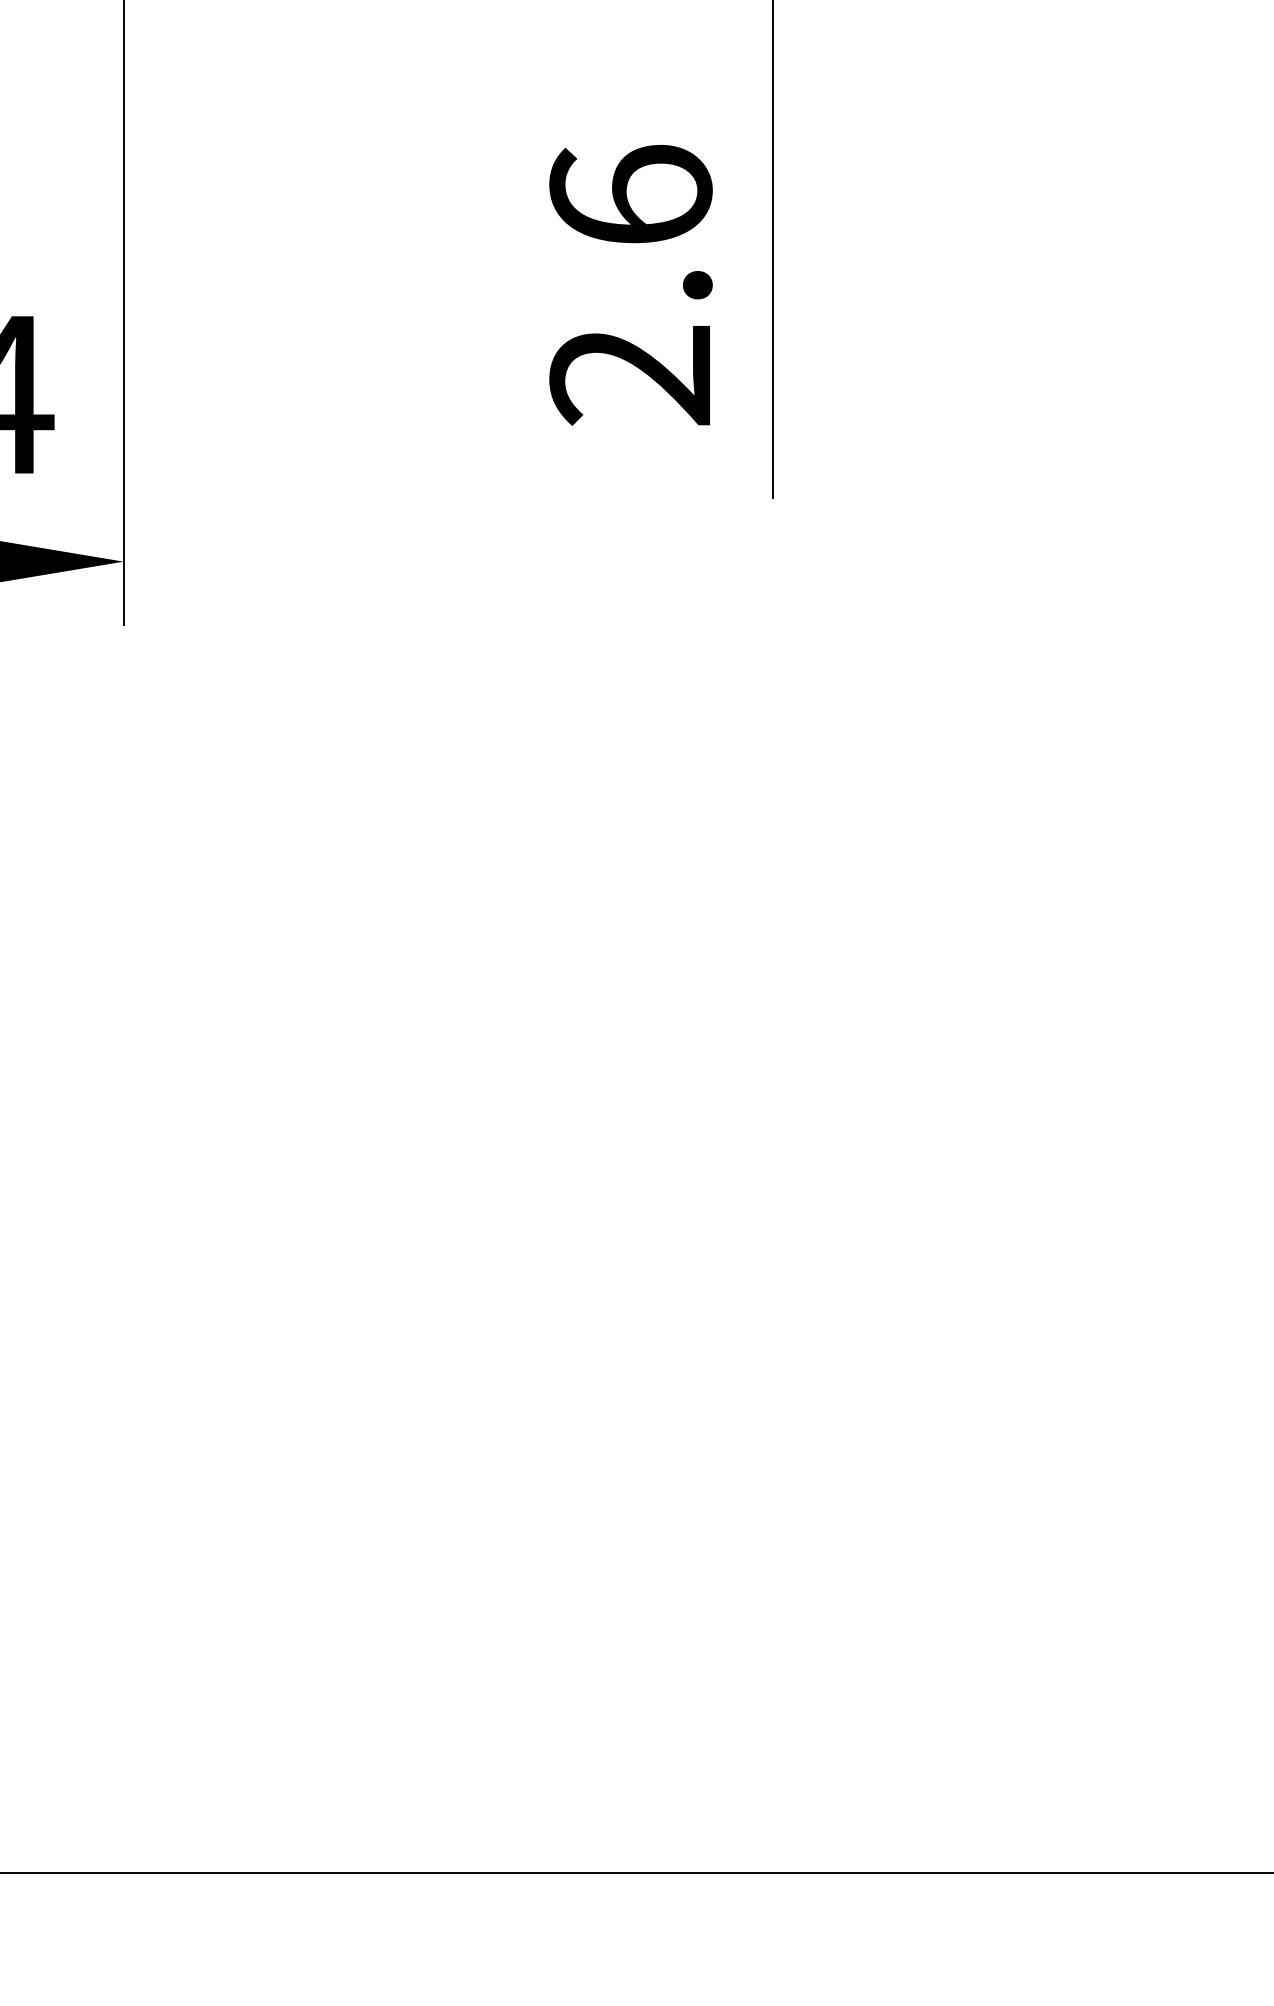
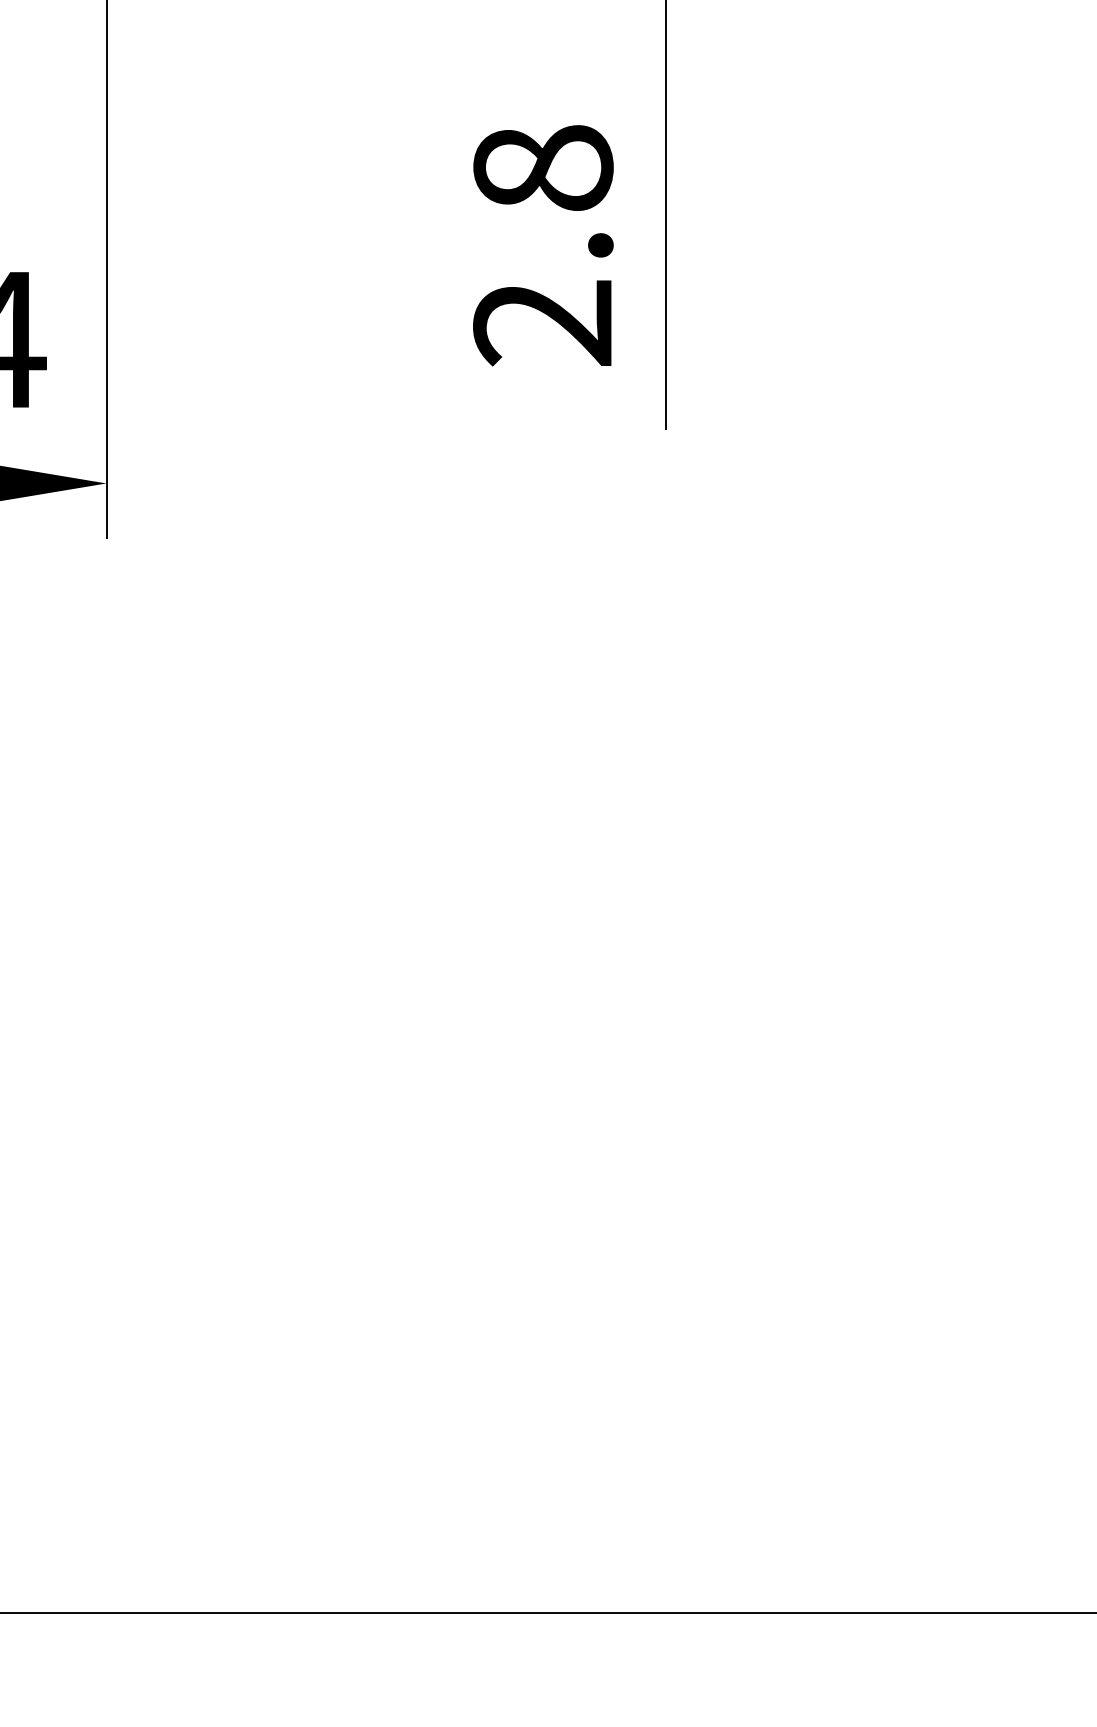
text: (631, 194) -> (543, 167), 2.6 -> 2.8

